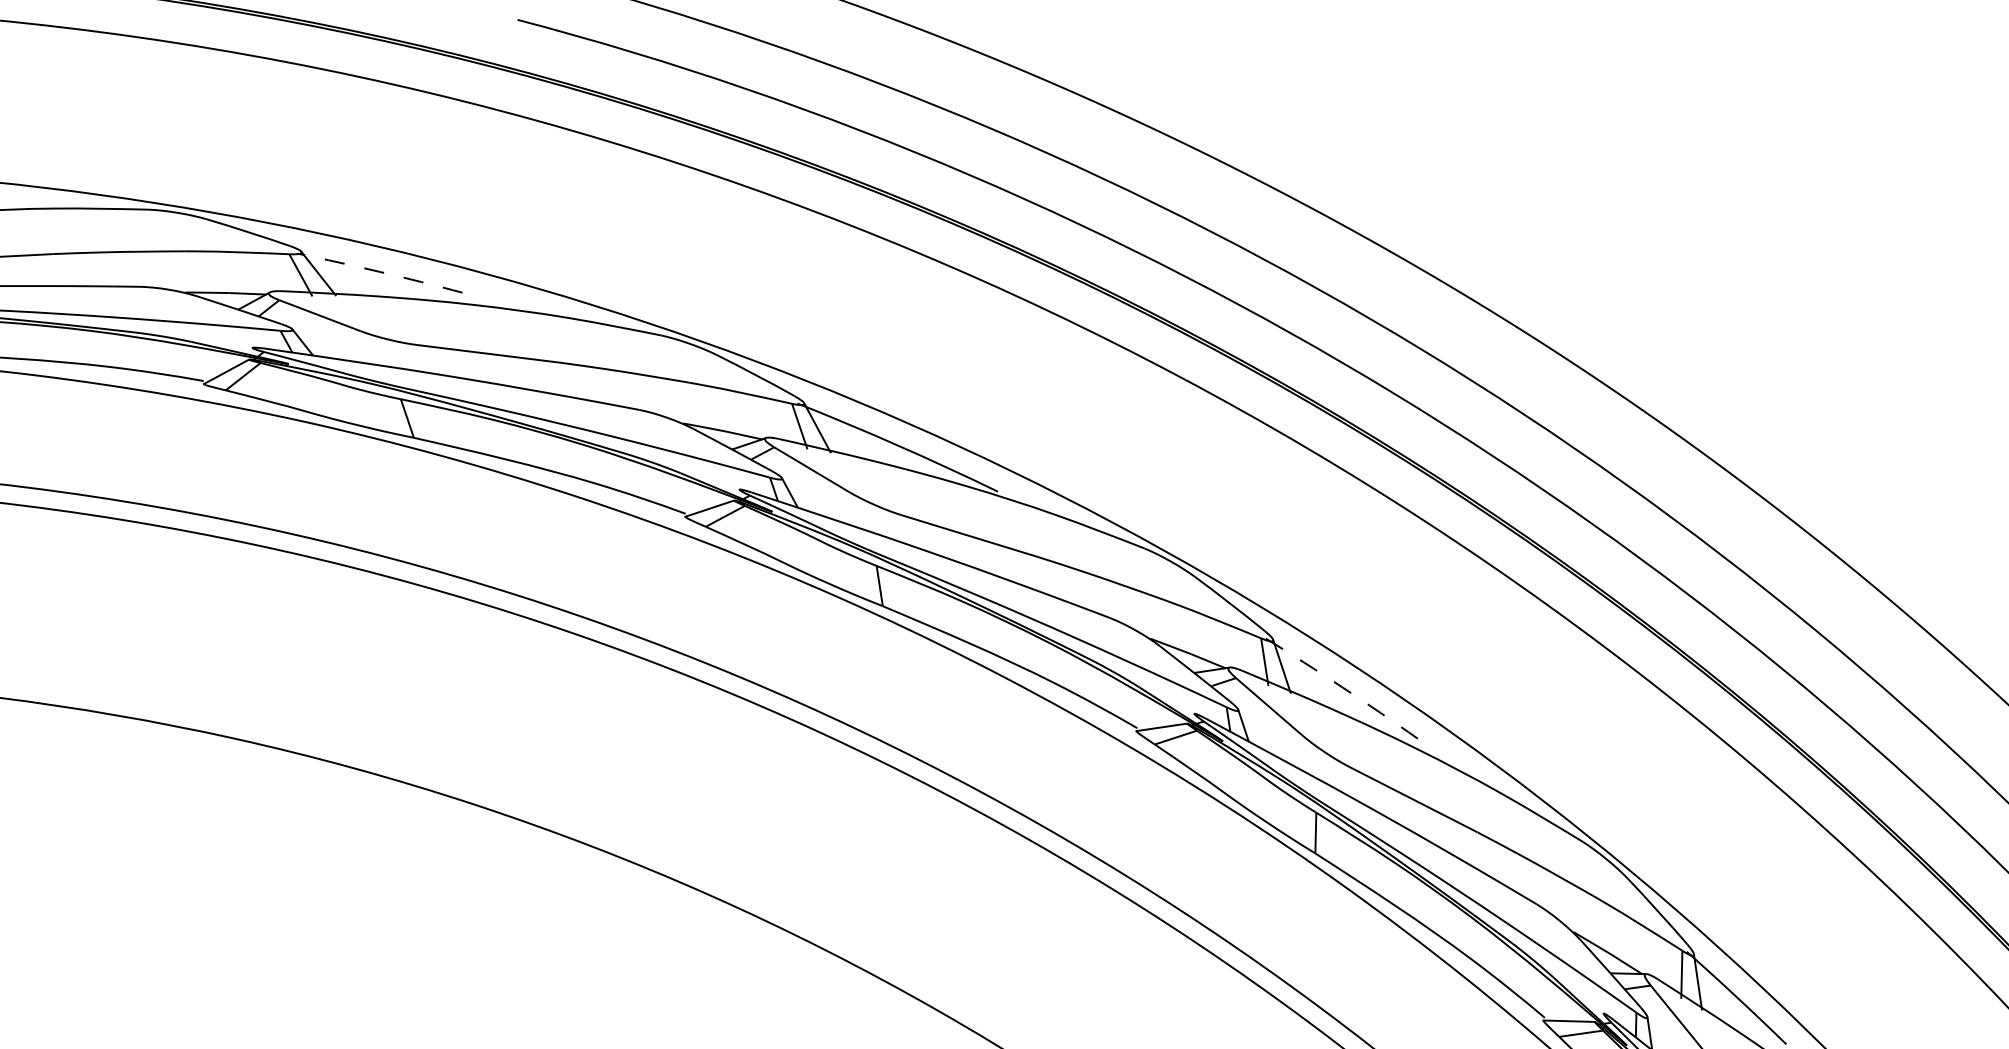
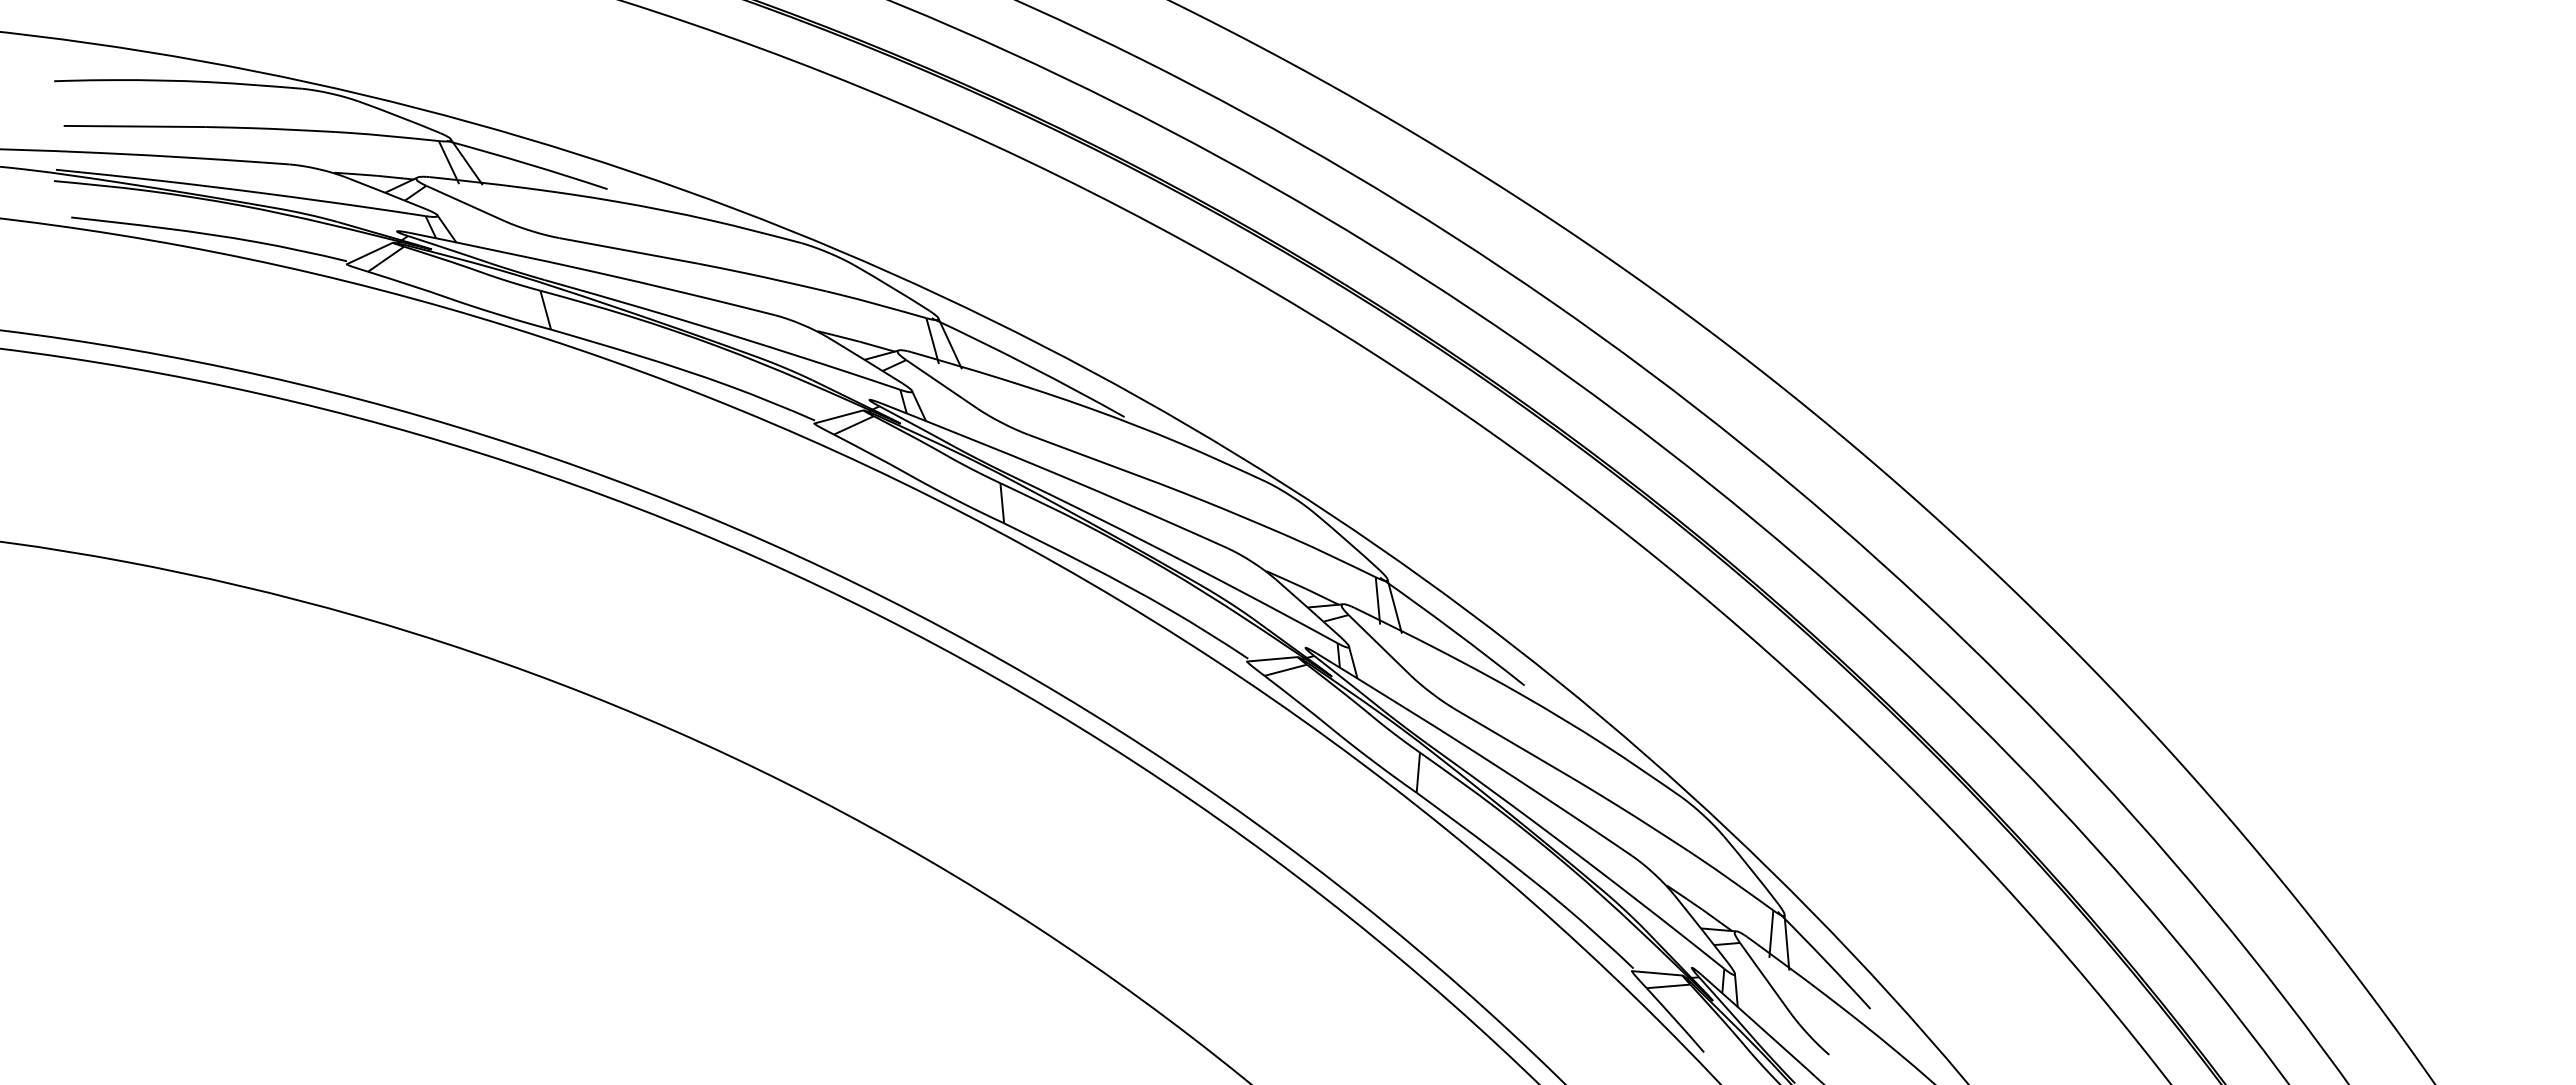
arc: (380, 271) -> (527, 163), dashed -> solid
arc: (1342, 687) -> (1453, 630), dashed -> solid

